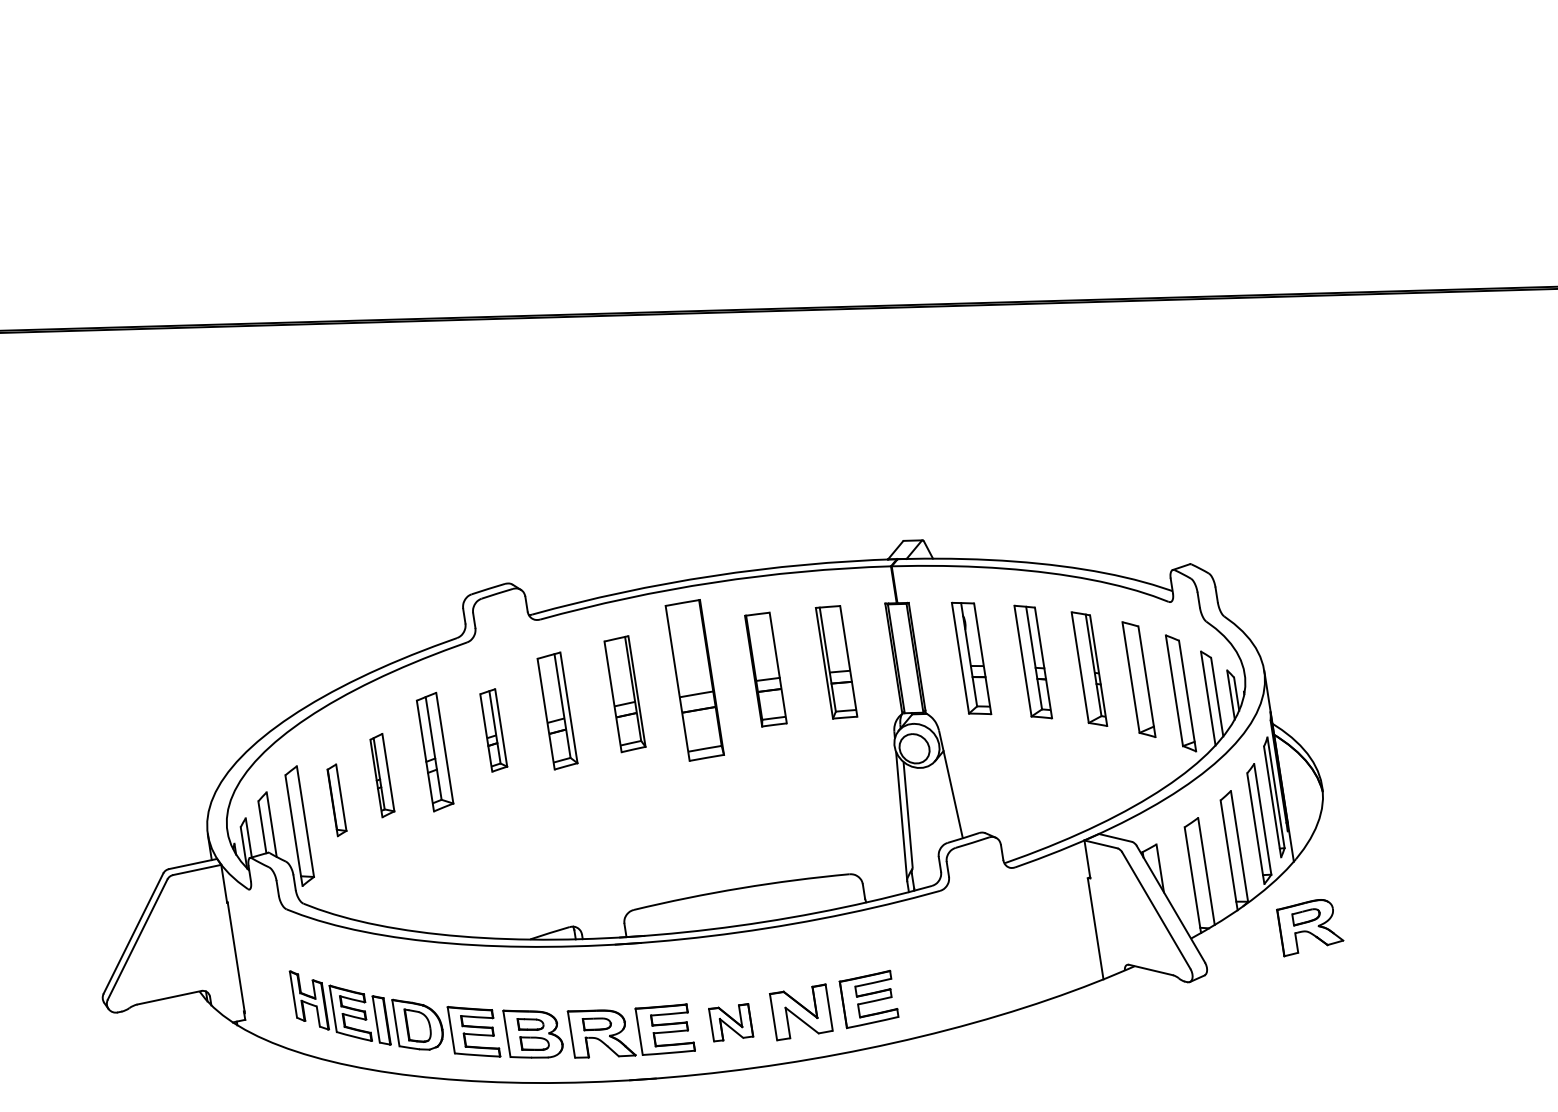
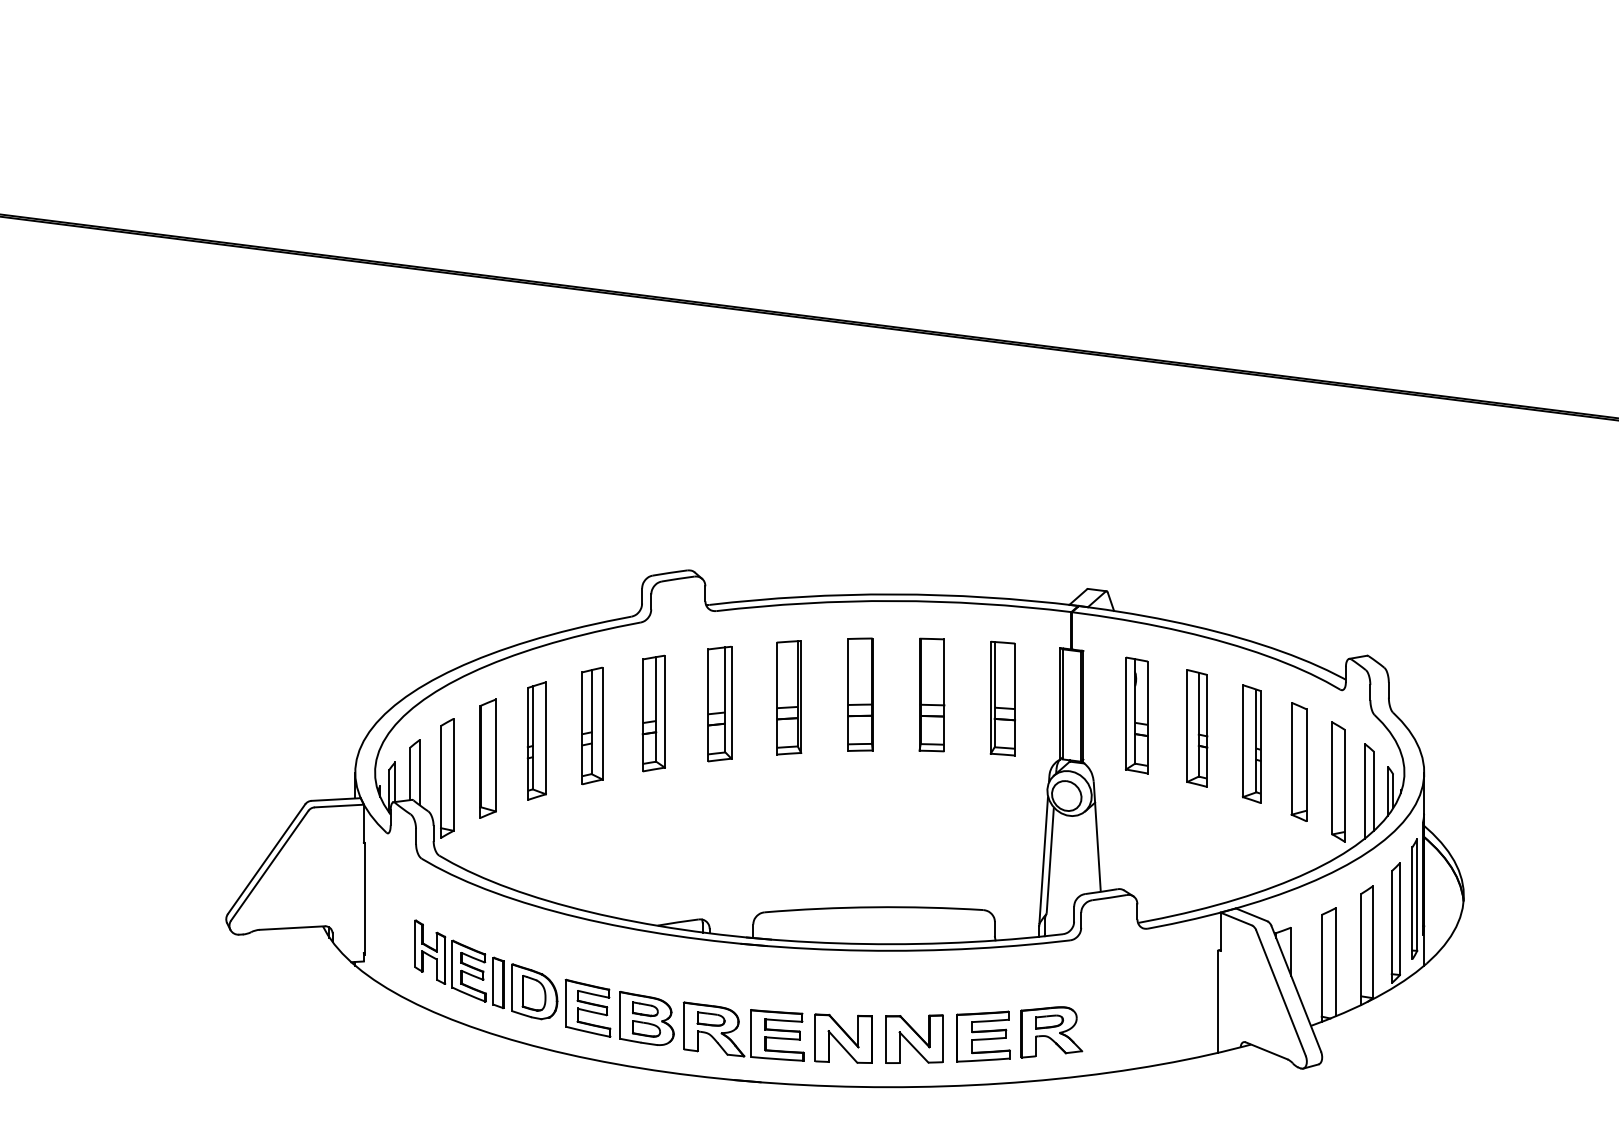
part: (695, 680) -> (860, 694), size x0.71
part: (493, 730) -> (653, 713), size x1.43
part: (382, 775) -> (536, 740), size x1.43
part: (336, 800) -> (487, 758), size x1.67
part: (1310, 926) -> (1051, 1032), moved
part: (731, 1022) -> (843, 1038), size x1.43

